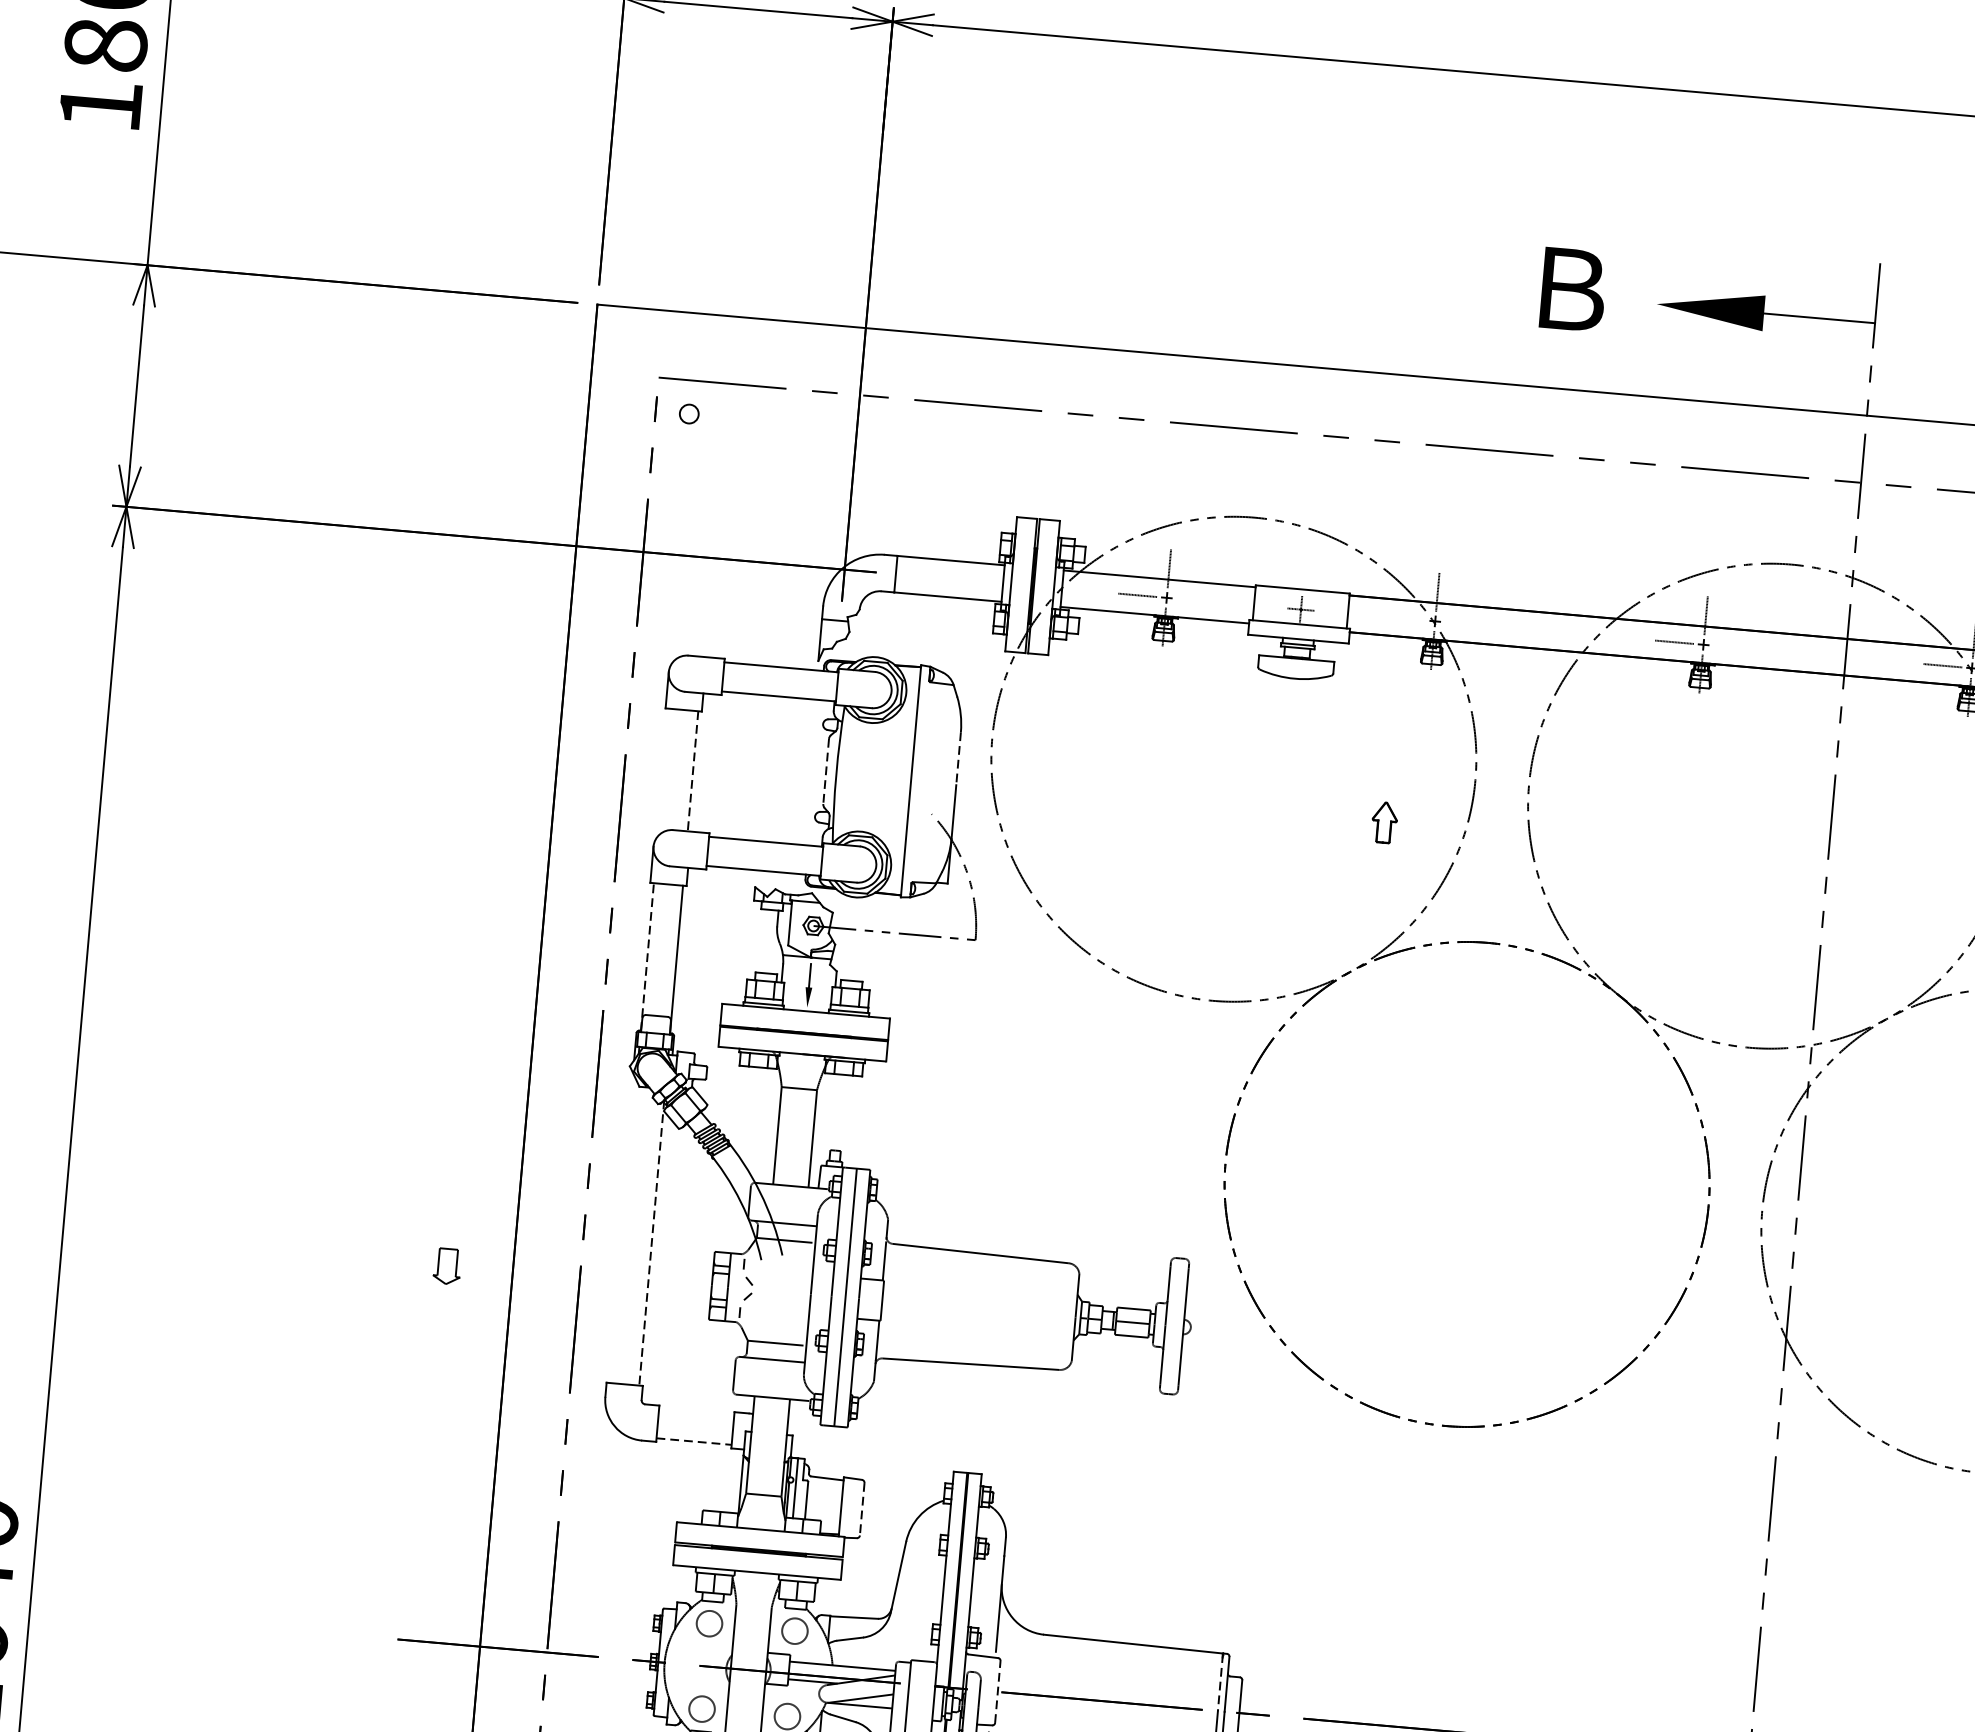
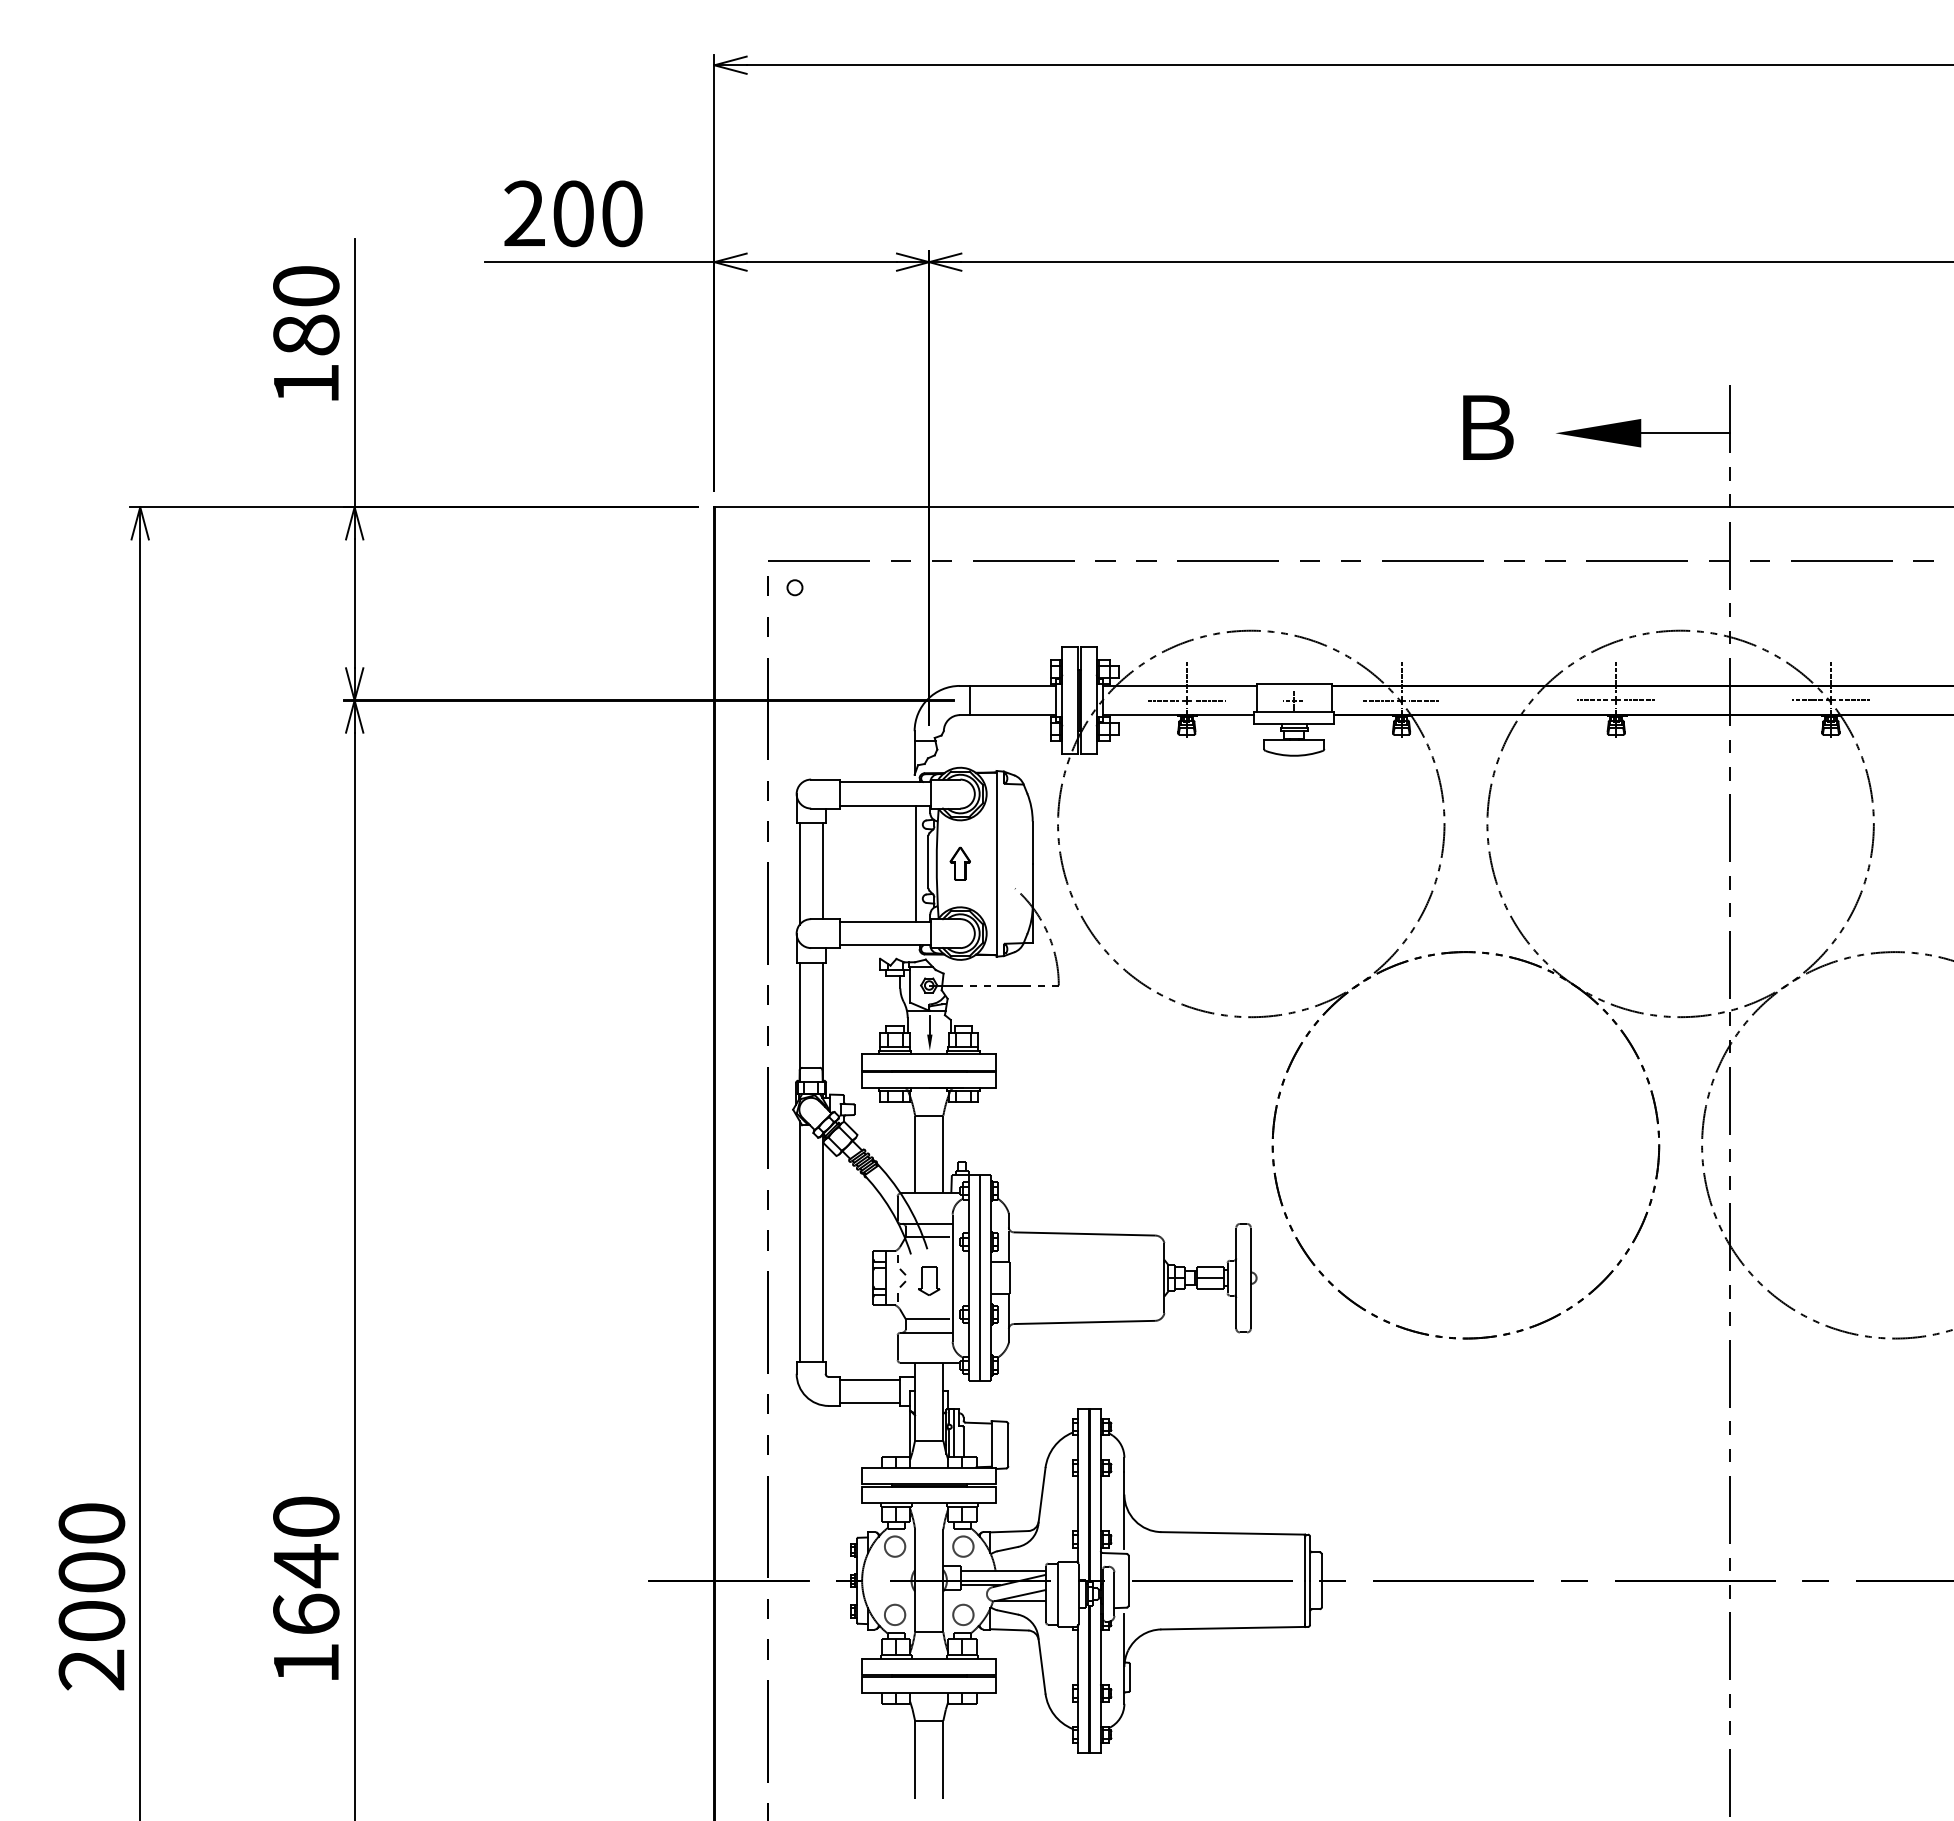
line: (1195, 600) -> (1209, 700), added
line: (1405, 618) -> (1377, 700), added
line: (1463, 623) -> (1424, 700), added
line: (1732, 647) -> (1639, 700), added
line: (958, 759) -> (1032, 843), dashed -> solid
line: (692, 771) -> (822, 871), dashed -> solid
line: (809, 771) -> (915, 863), added
line: (826, 772) -> (928, 862), dashed -> solid
line: (663, 773) -> (799, 874), added
part: (1383, 822) -> (959, 863), moved
line: (647, 956) -> (799, 1021), dashed -> solid
line: (623, 1231) -> (799, 1241), added
line: (651, 1243) -> (822, 1248), dashed -> solid
part: (447, 1265) -> (929, 1280), moved
line: (697, 1412) -> (870, 1379), added
line: (694, 1442) -> (870, 1403), dashed -> solid
line: (862, 1509) -> (1008, 1445), dashed -> solid
line: (1220, 1682) -> (1304, 1557), dashed -> solid
line: (997, 1691) -> (1128, 1580), dashed -> solid

